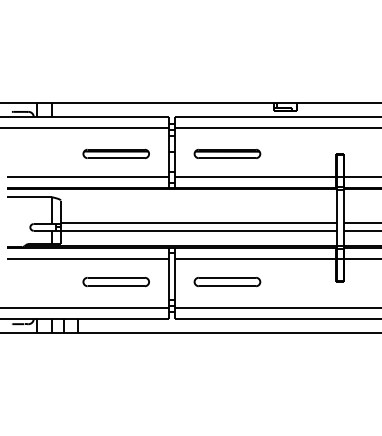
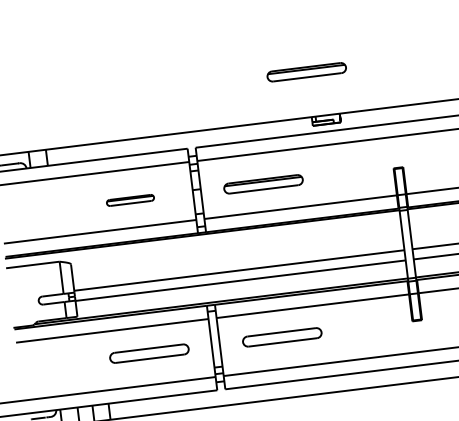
part: (274, 65) -> (306, 71), added
part: (115, 153) -> (129, 200), size x0.6

